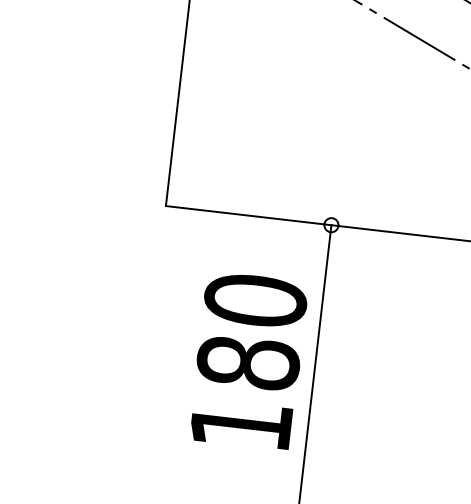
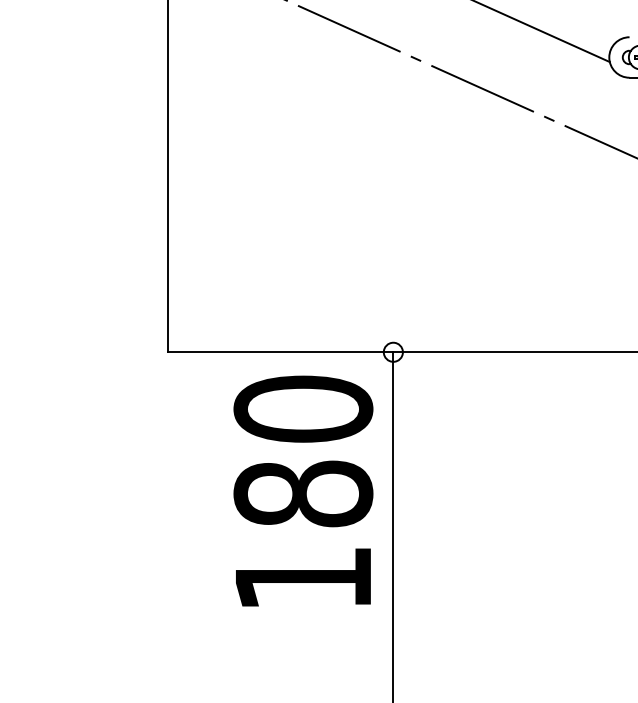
text: (248, 360) -> (303, 490), moved

